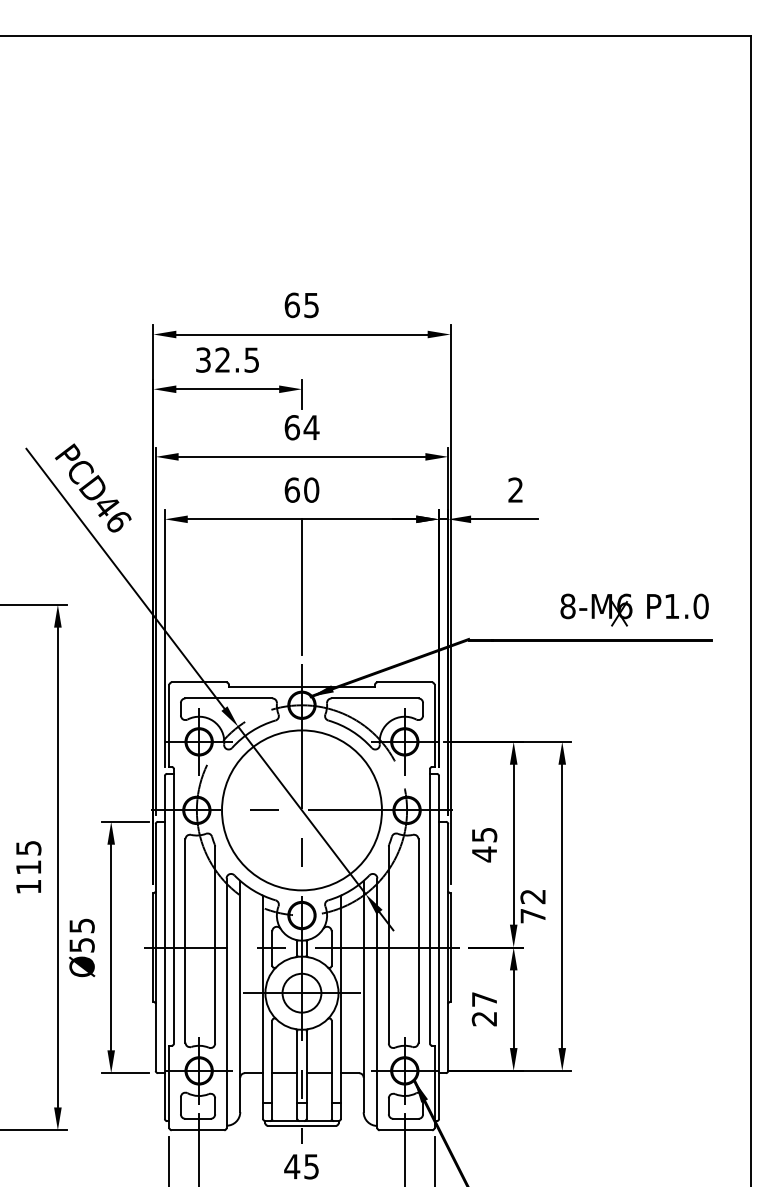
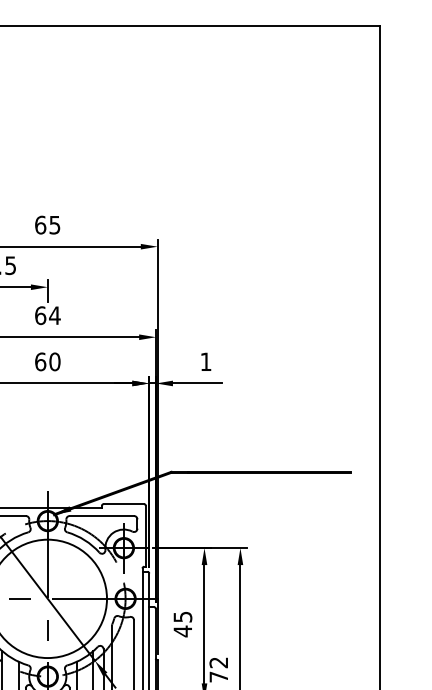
text: (515, 489) -> (205, 361), 2 -> 1
line: (301, 587) -> (47, 433), removed
part: (634, 609) -> (293, 450), removed

